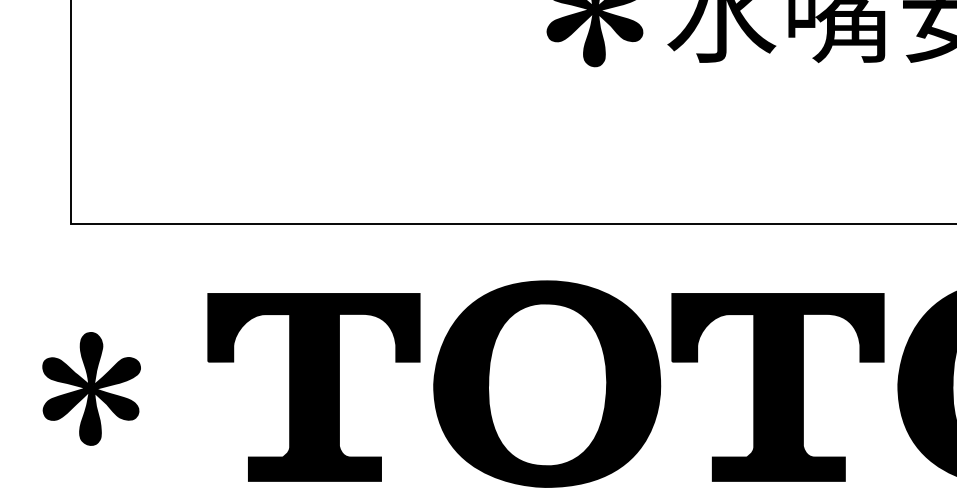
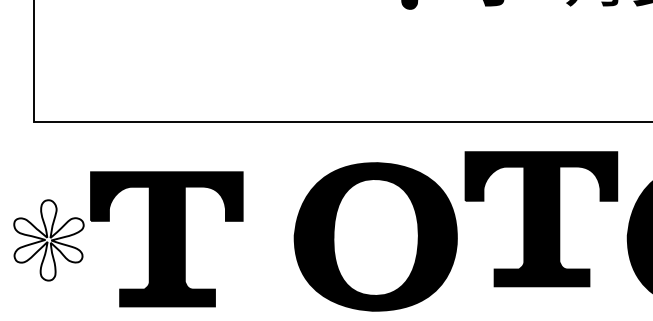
part: (313, 387) -> (166, 239), moved
part: (777, 387) -> (541, 219), moved
fill: (91, 388) -> (48, 240), removed

